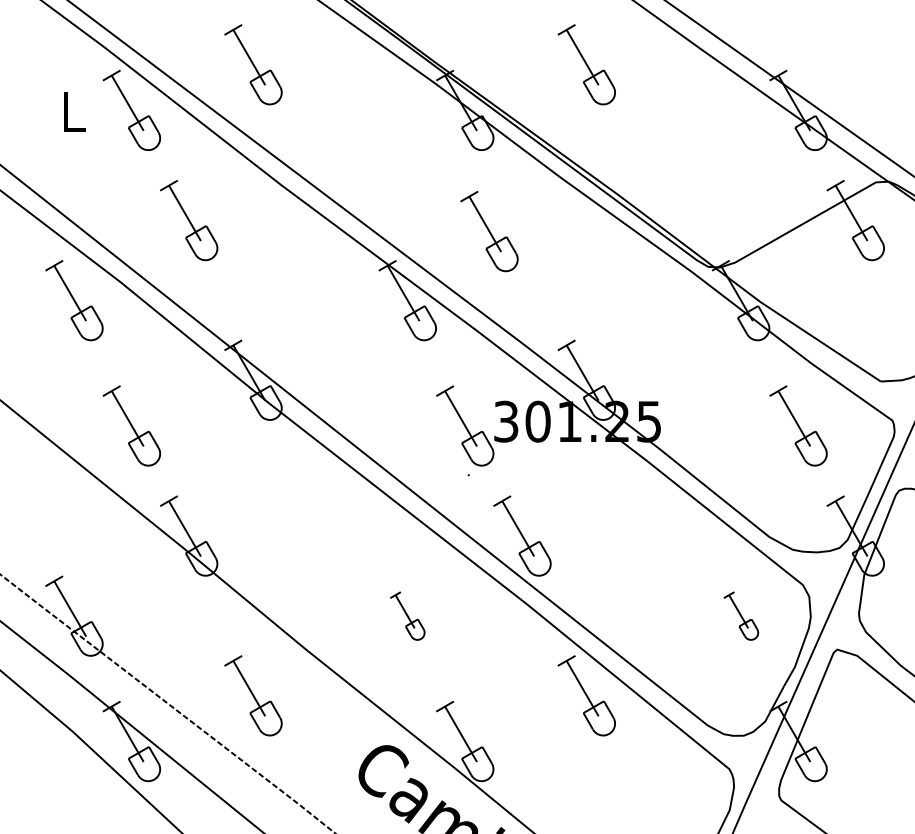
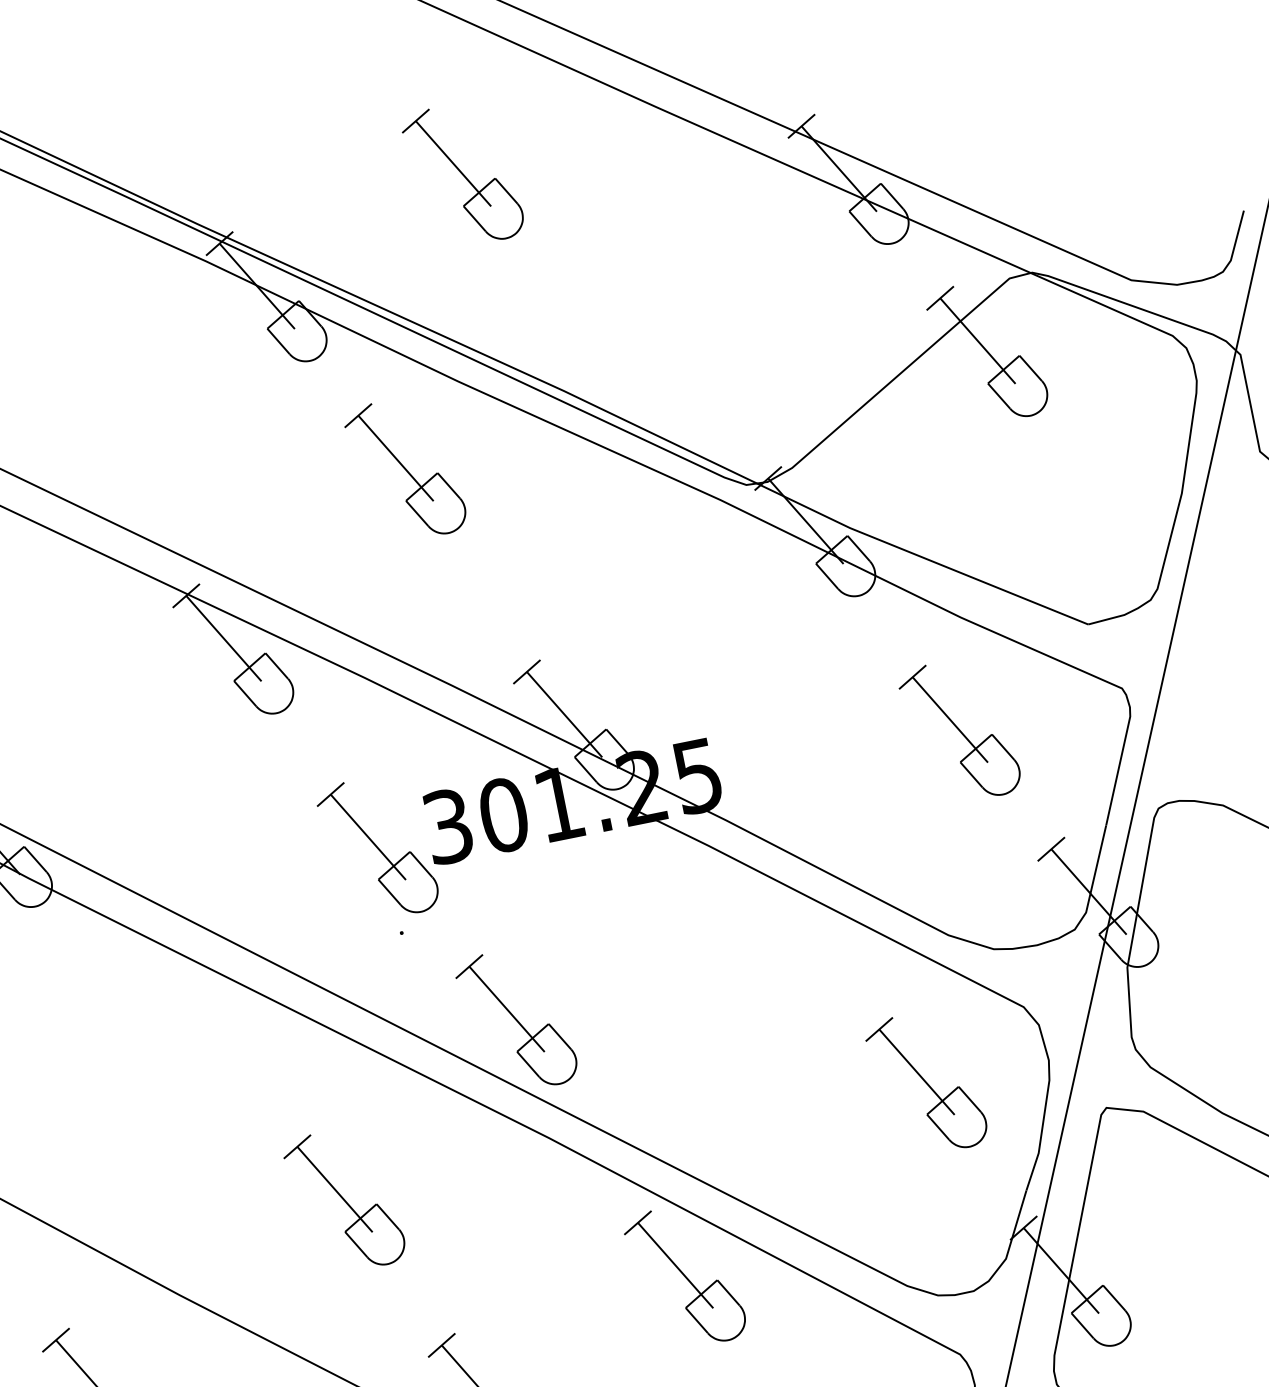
part: (489, 231) -> (405, 469), moved
part: (407, 615) -> (344, 1199), size x1.67
part: (741, 615) -> (927, 1082), size x1.67

